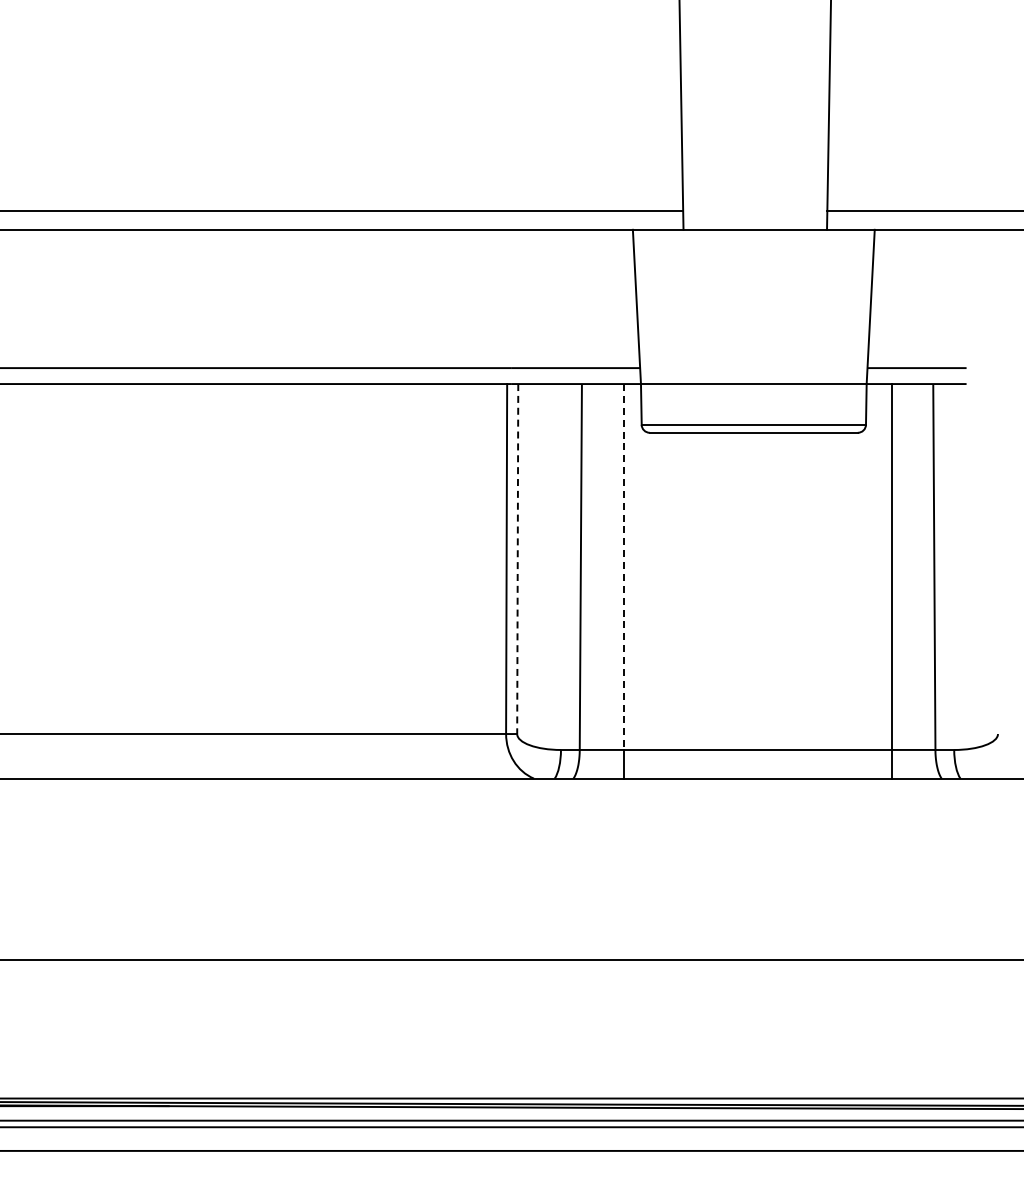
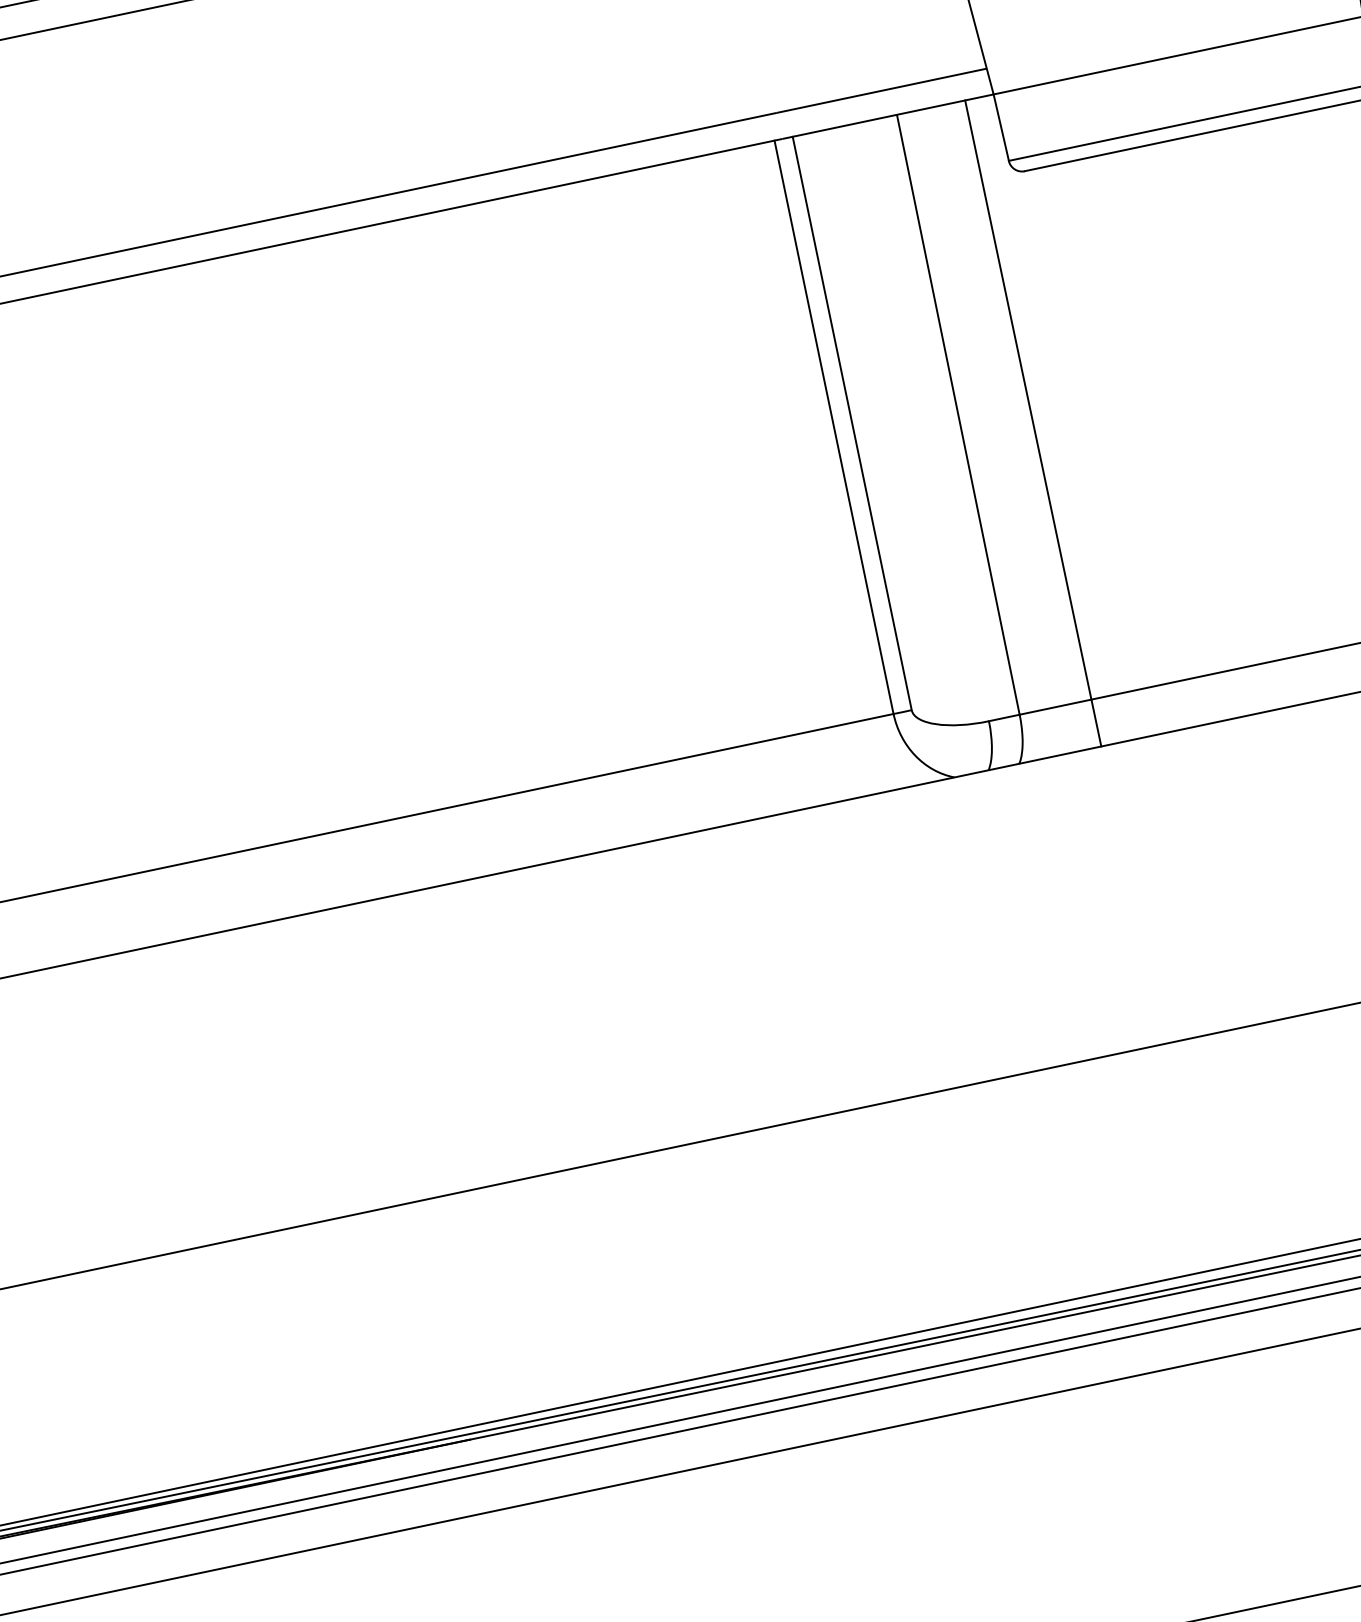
line: (517, 559) -> (852, 424), dashed -> solid
line: (623, 567) -> (1028, 400), dashed -> solid

